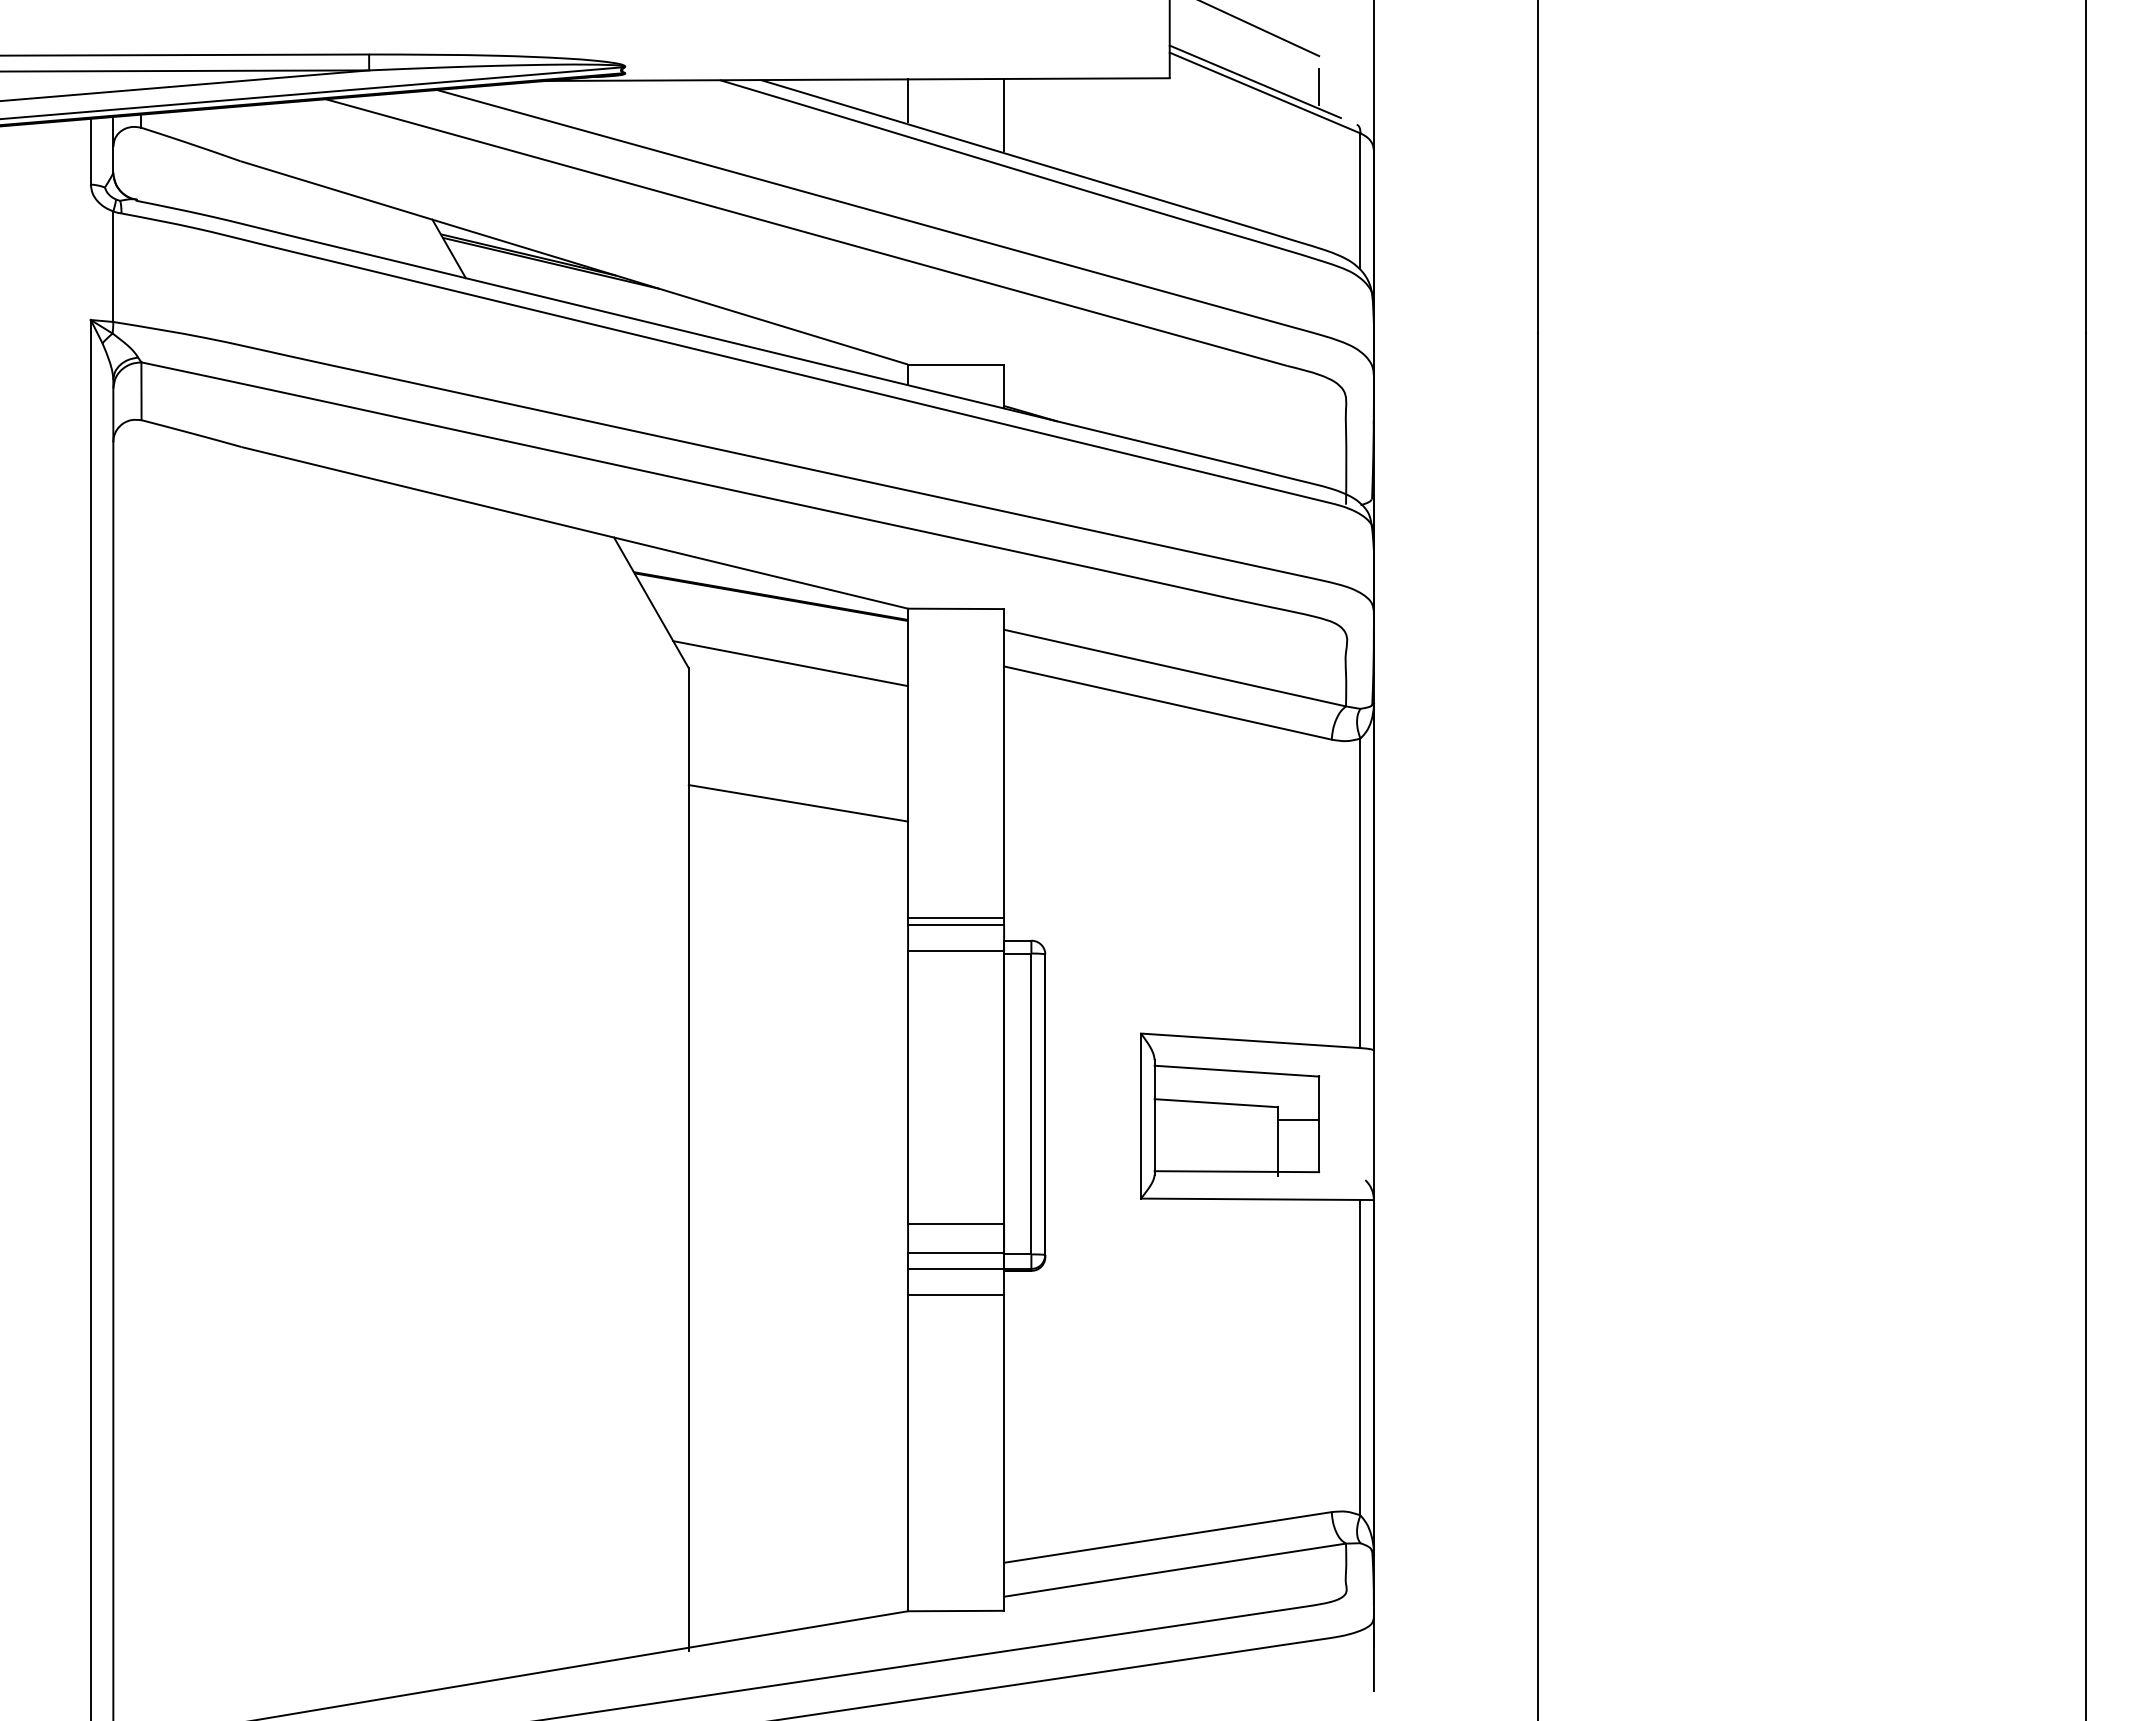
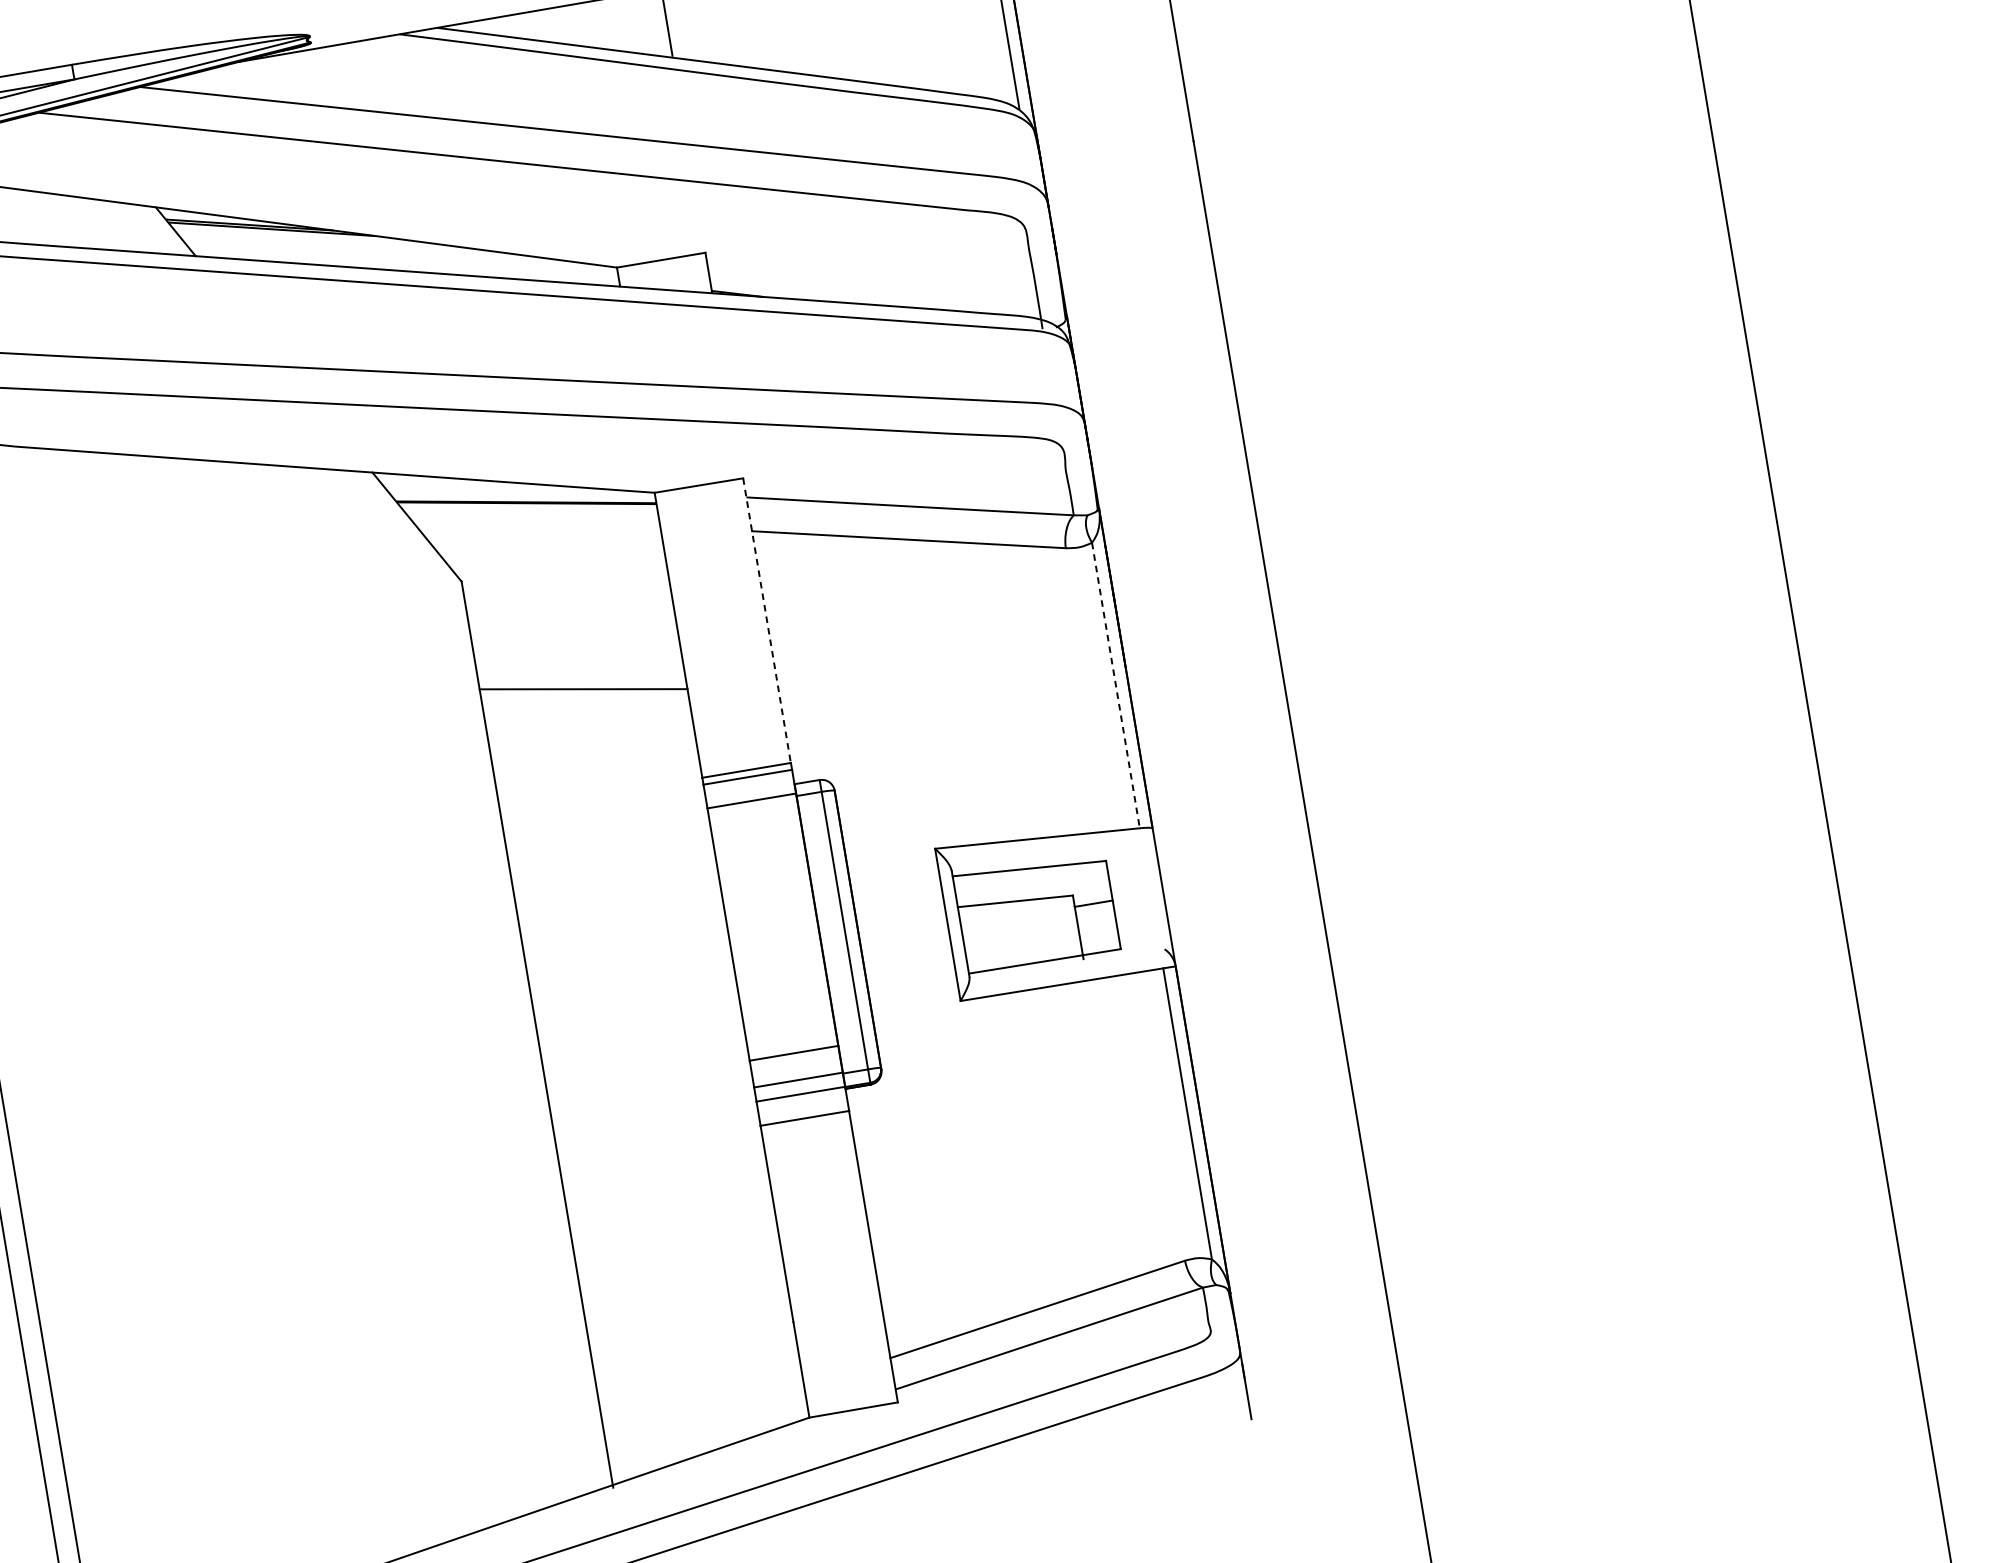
line: (908, 100) -> (576, 23), removed
line: (790, 663) -> (554, 561), removed
line: (1003, 763) -> (766, 620), solid -> dashed
line: (1360, 893) -> (1115, 685), solid -> dashed

